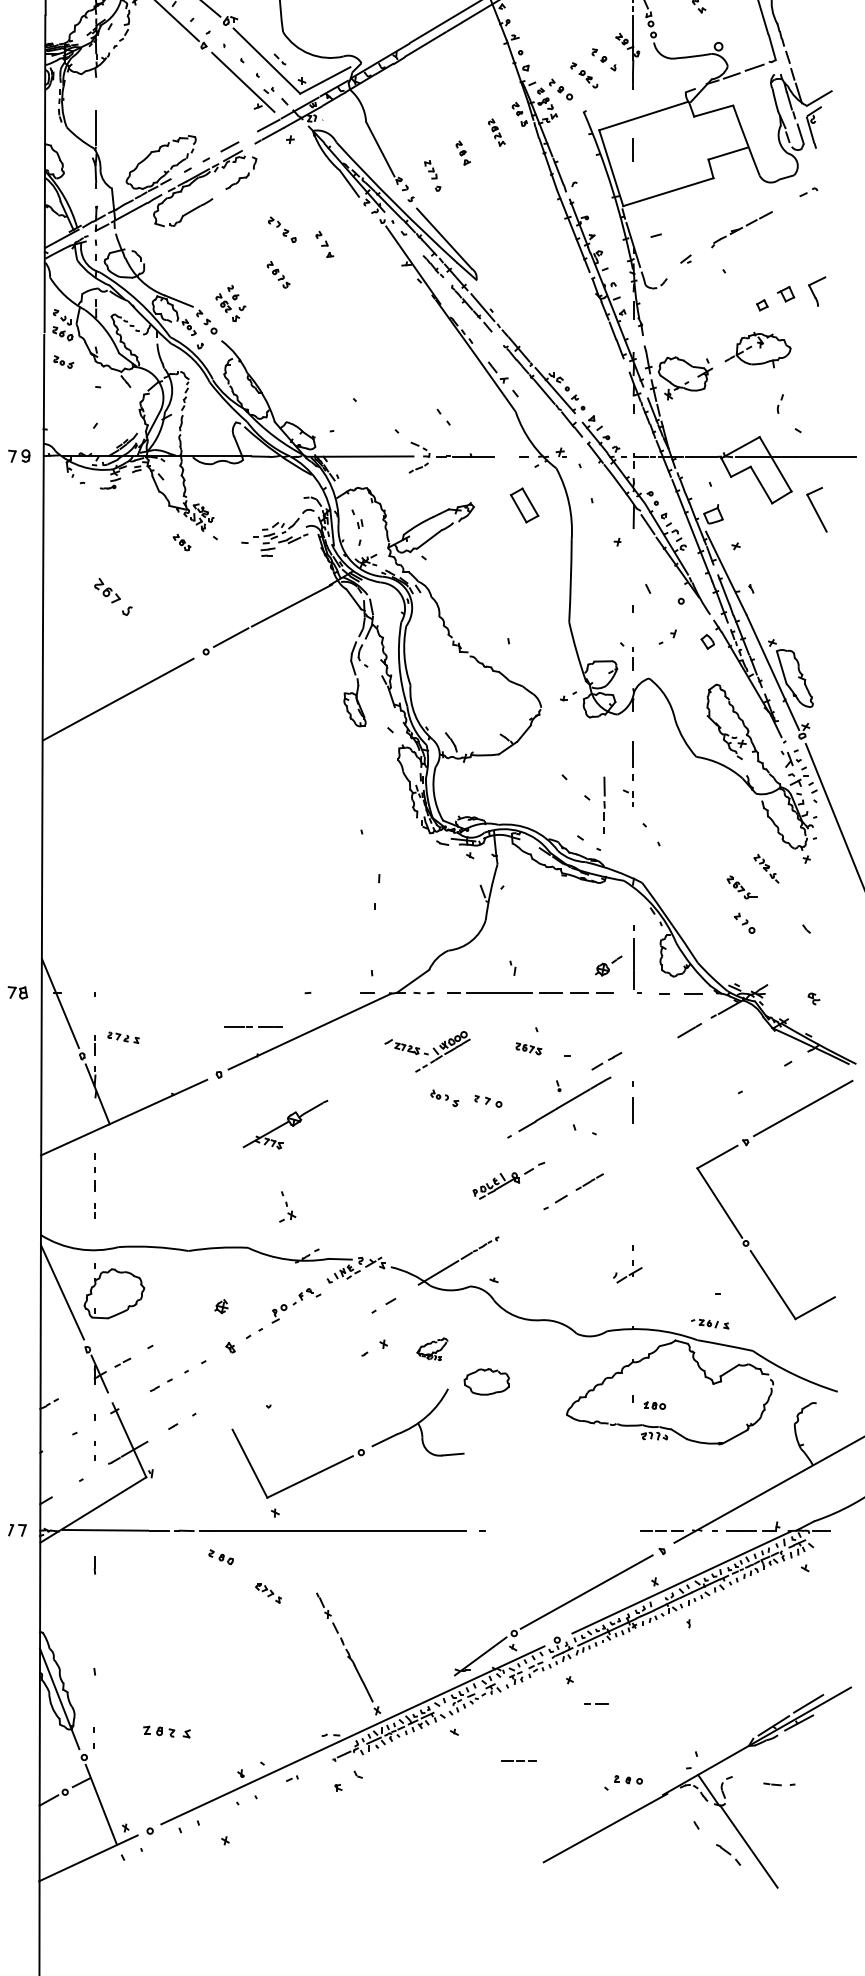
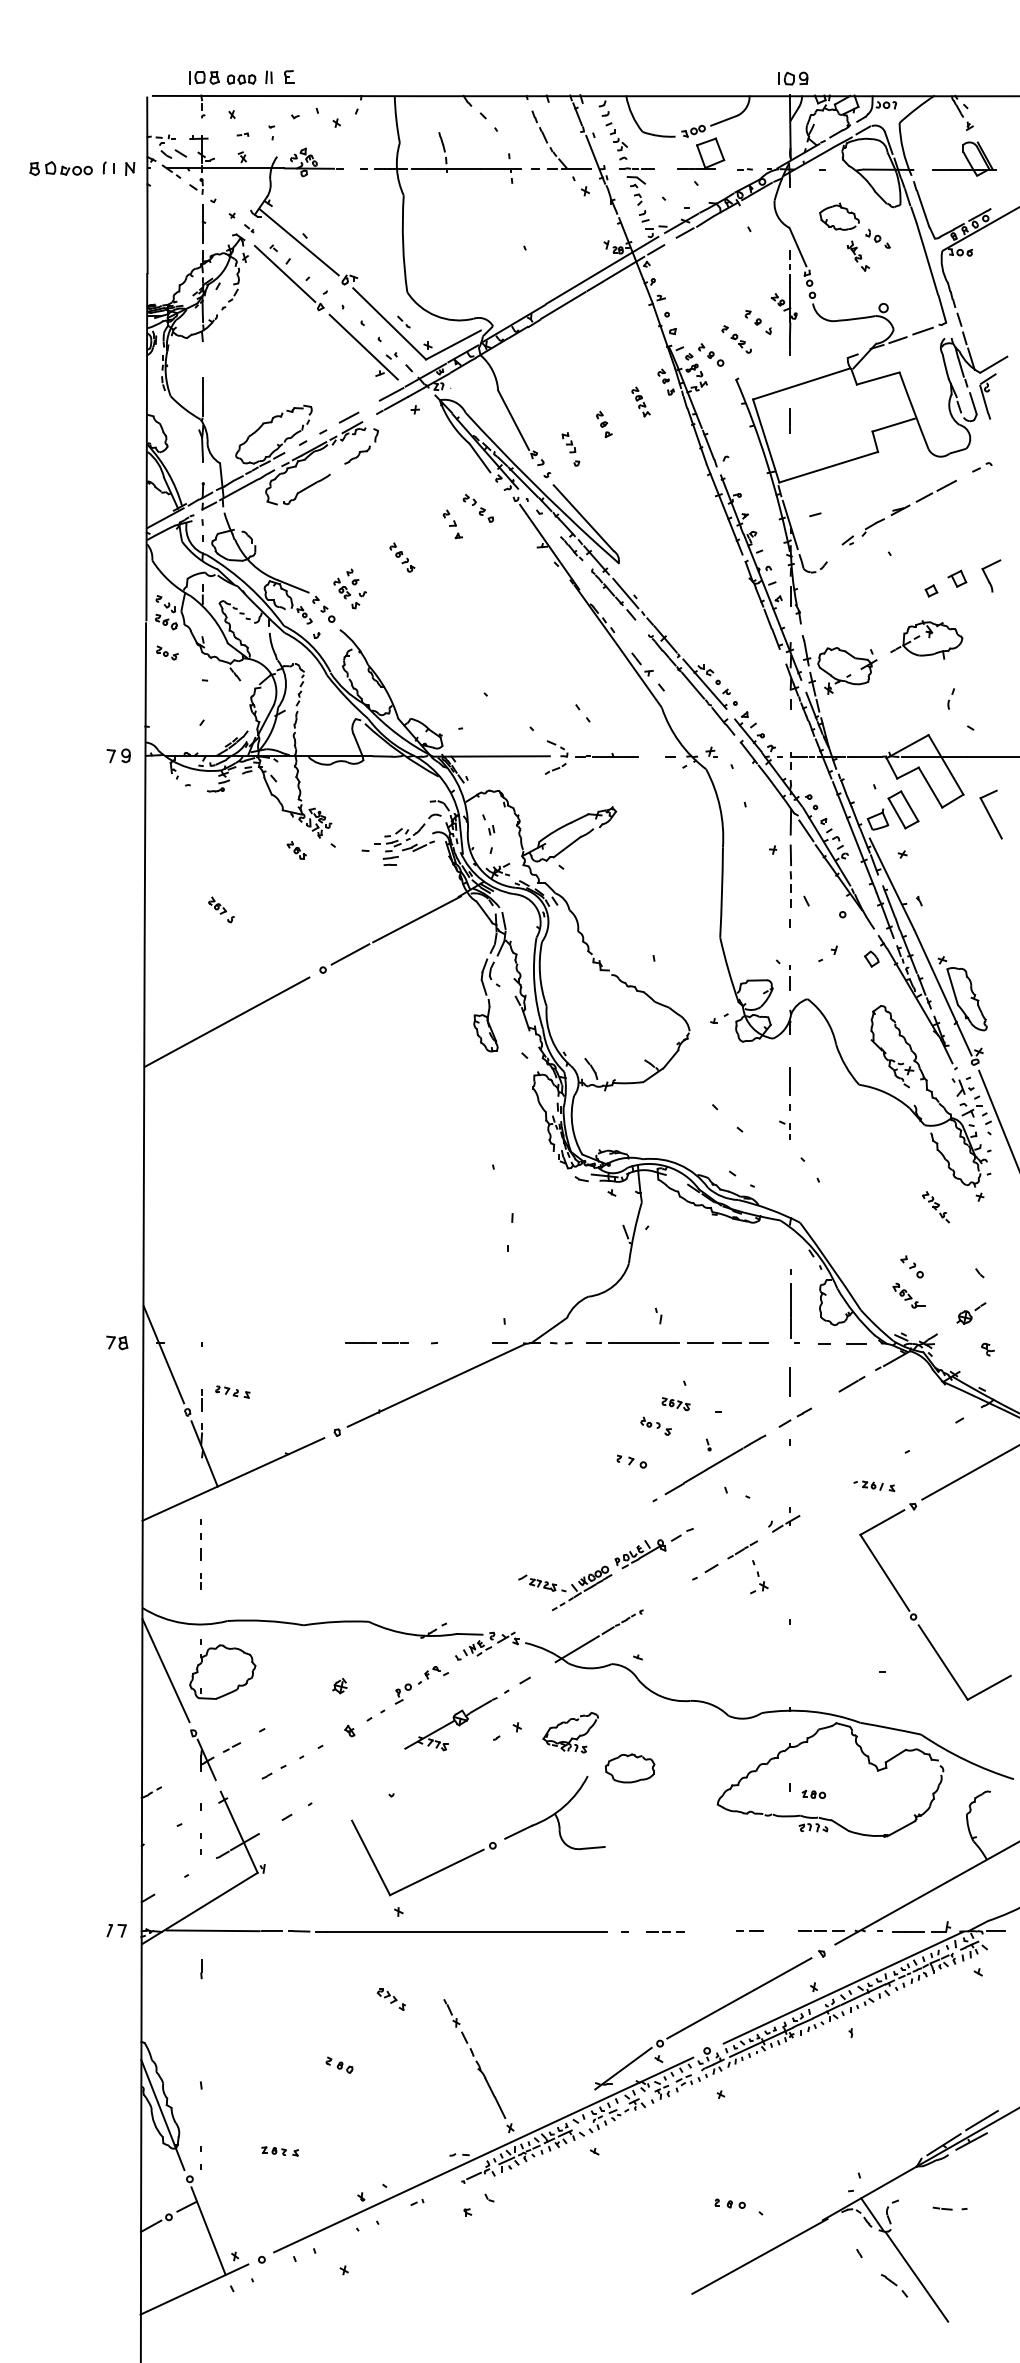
part: (281, 229) -> (477, 508), moved
part: (741, 229) -> (908, 507), size x1.43
part: (524, 505) -> (903, 809), moved
part: (113, 596) -> (221, 909), size x0.62
part: (604, 805) -> (790, 875), moved
part: (741, 887) -> (908, 1295), moved
part: (608, 965) -> (971, 1313), moved
line: (253, 1026) -> (376, 1342), moved
part: (427, 1051) -> (565, 1588), moved
line: (607, 1060) -> (796, 1416), moved
part: (444, 1097) -> (655, 1425), moved
line: (632, 1109) -> (789, 1381), moved
part: (285, 1125) -> (450, 1724), moved
part: (287, 1207) -> (759, 1577), moved
part: (627, 1271) -> (784, 1519), moved
part: (710, 1323) -> (874, 1485), moved
part: (432, 1349) -> (570, 1732), size x1.67
part: (221, 1556) -> (339, 2064), moved
line: (595, 1702) -> (749, 1930), moved
part: (166, 1732) -> (279, 2151), size x0.71
line: (519, 1761) -> (665, 1931), moved
part: (627, 1779) -> (729, 2203), moved

